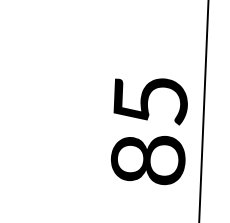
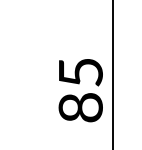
text: (148, 130) -> (80, 90), moved

